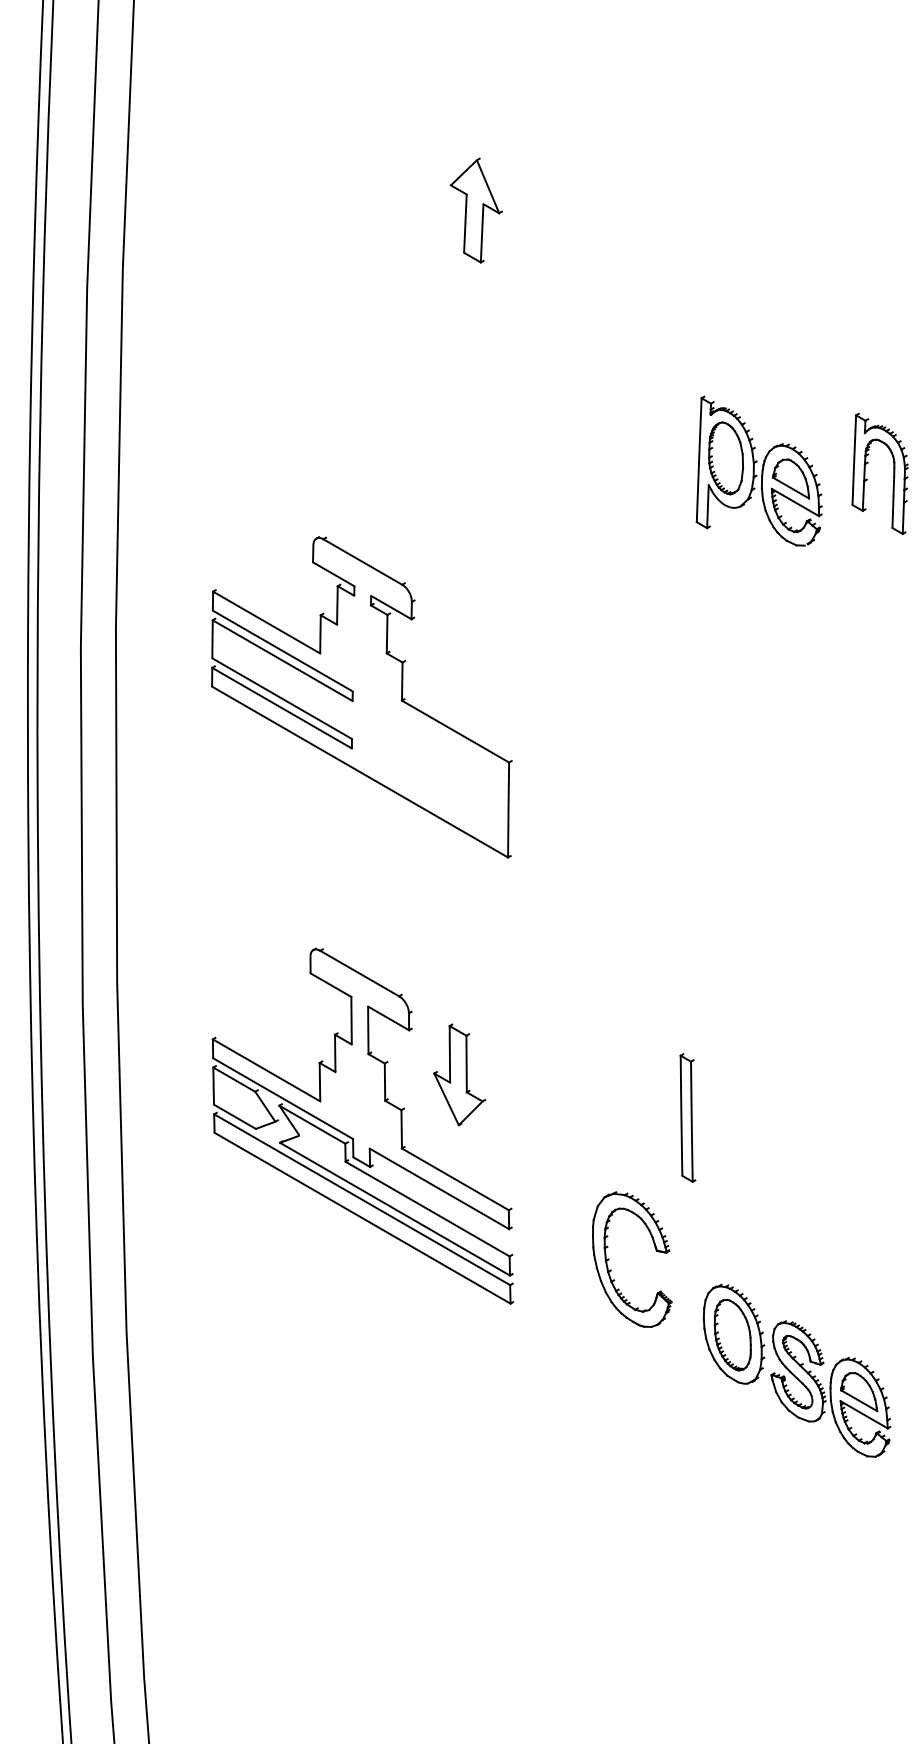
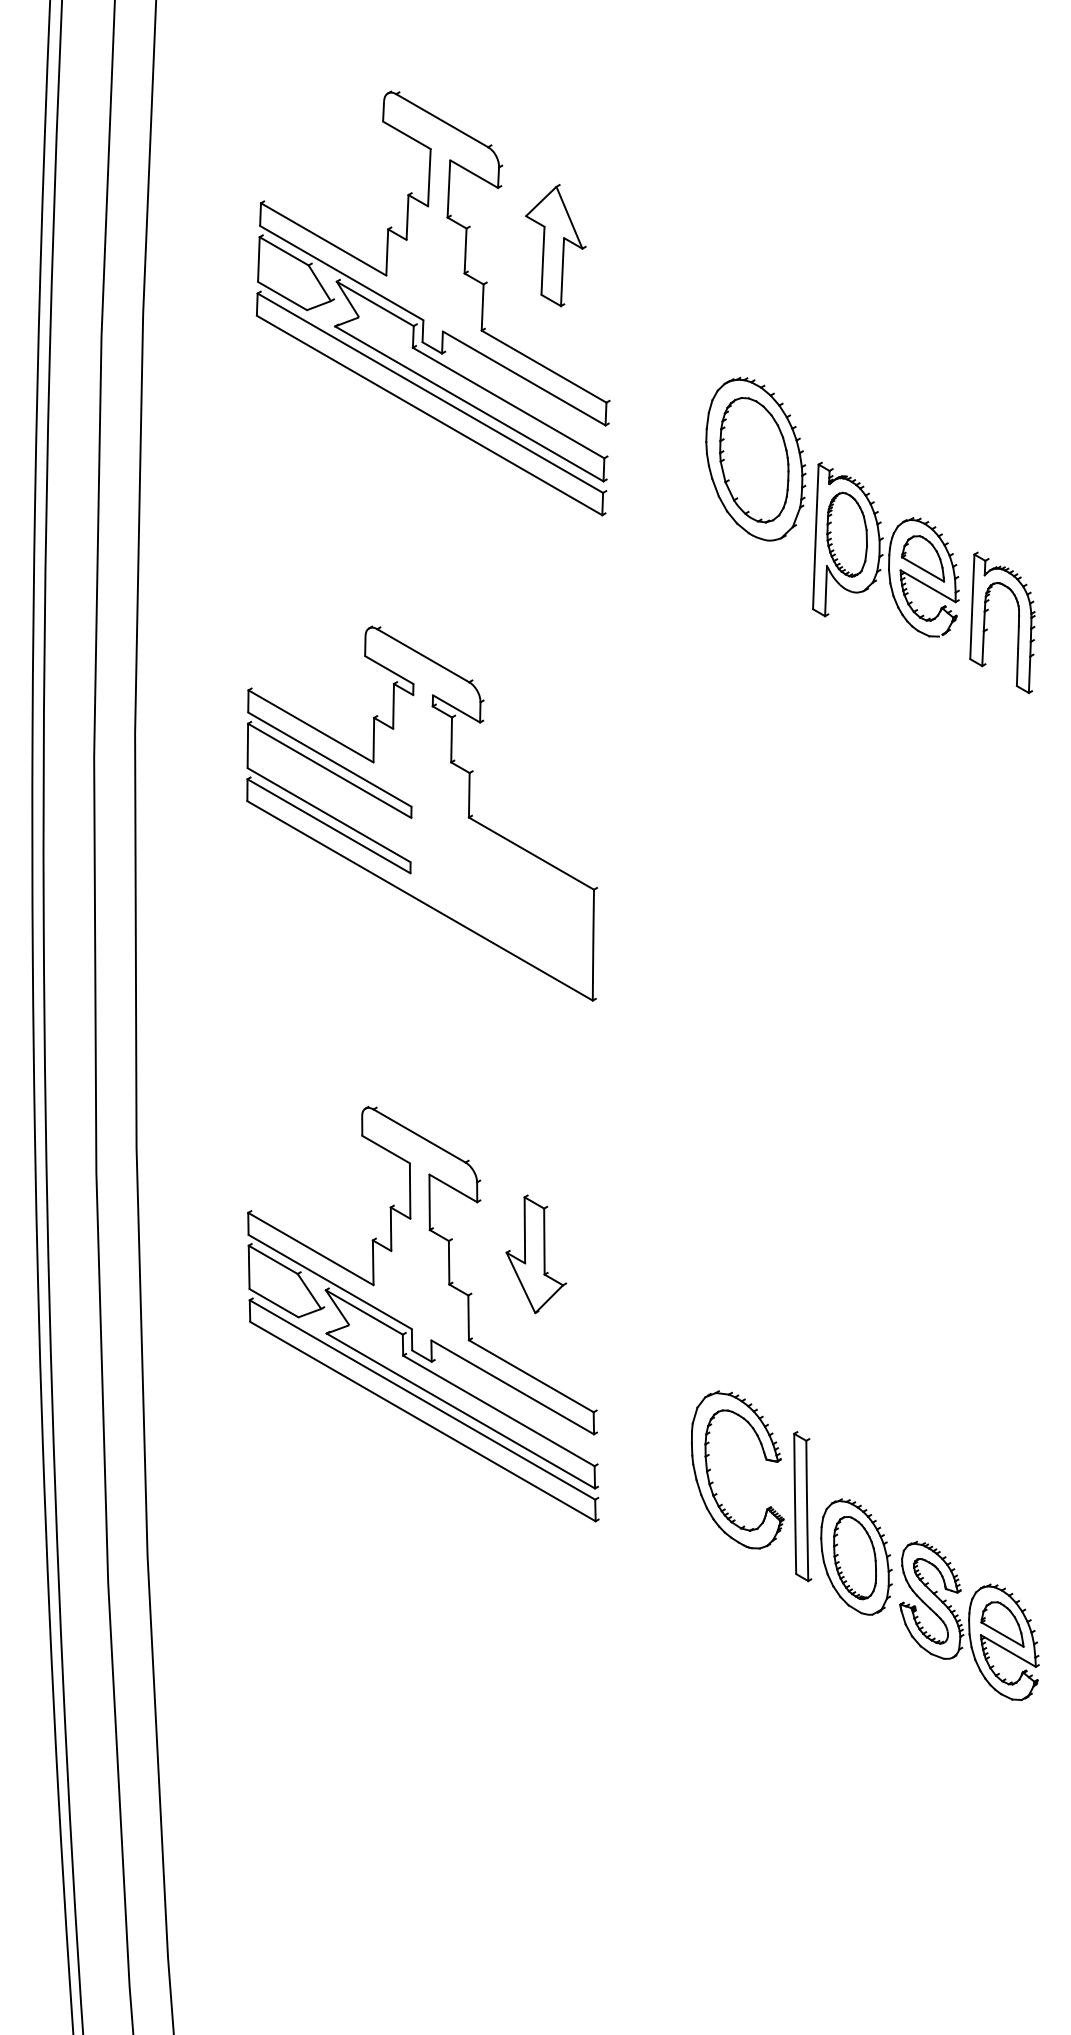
part: (371, 259) -> (433, 302), added
part: (647, 393) -> (755, 459), added
part: (867, 478) -> (987, 628), moved
part: (687, 1117) -> (802, 1505), moved

